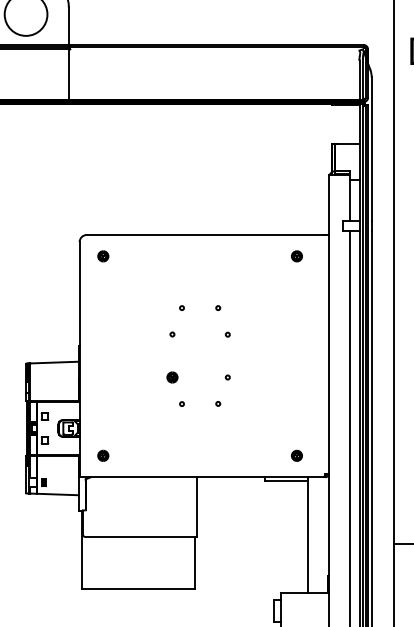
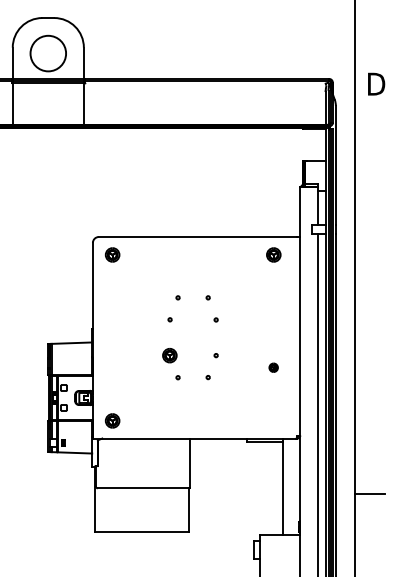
part: (103, 256) -> (112, 254), size x1.6
part: (296, 256) -> (273, 254), size x1.6
part: (172, 377) -> (170, 355), size x1.6
part: (103, 455) -> (112, 420), size x1.6
part: (296, 455) -> (273, 367), moved

